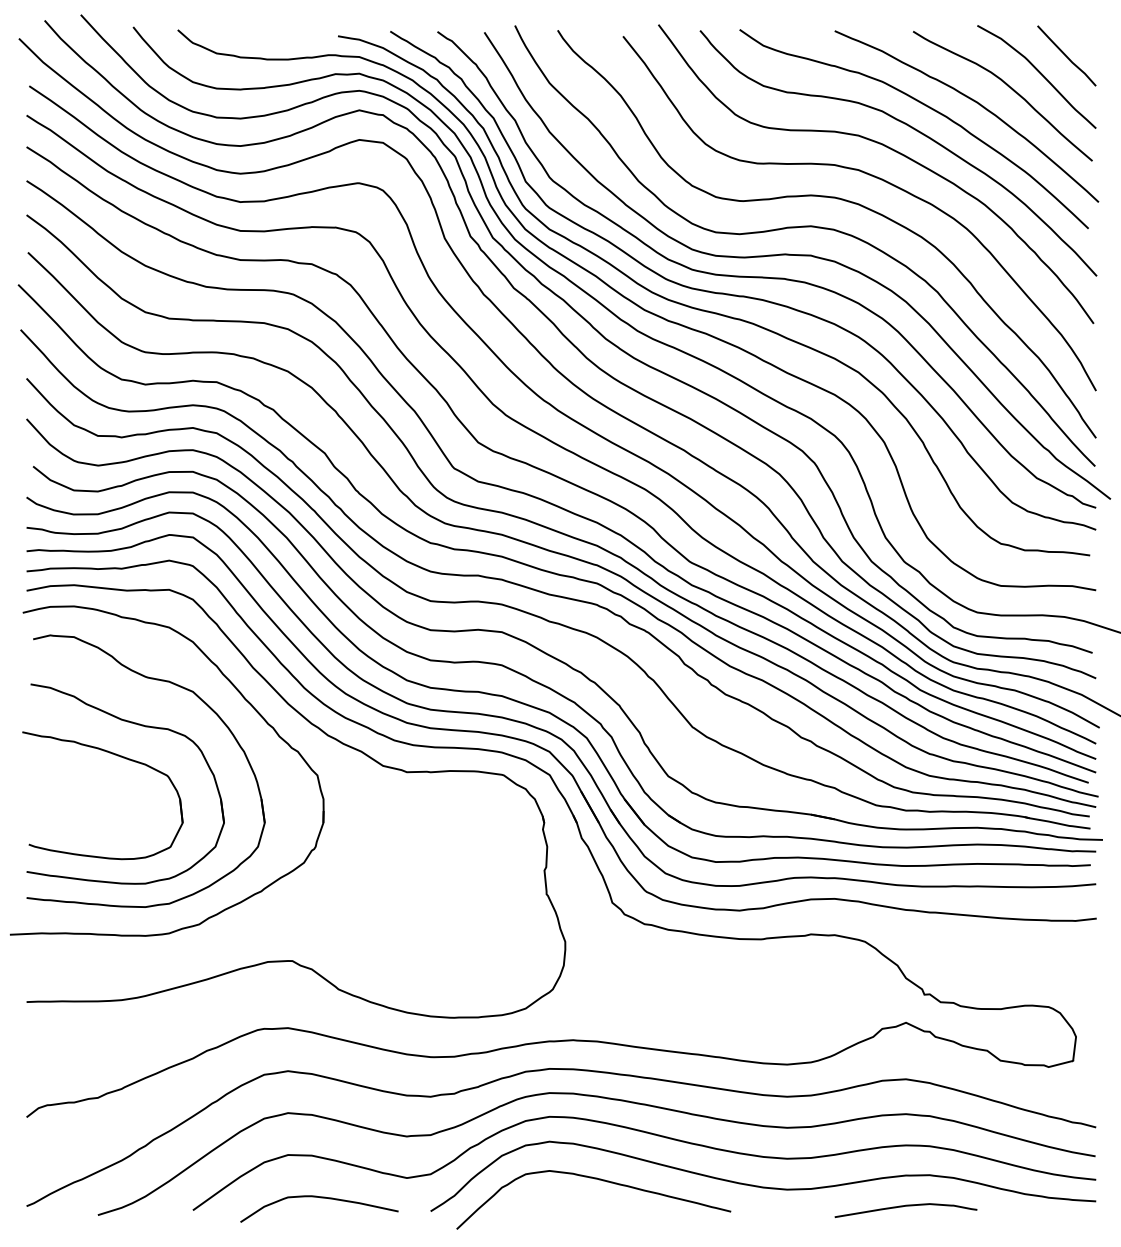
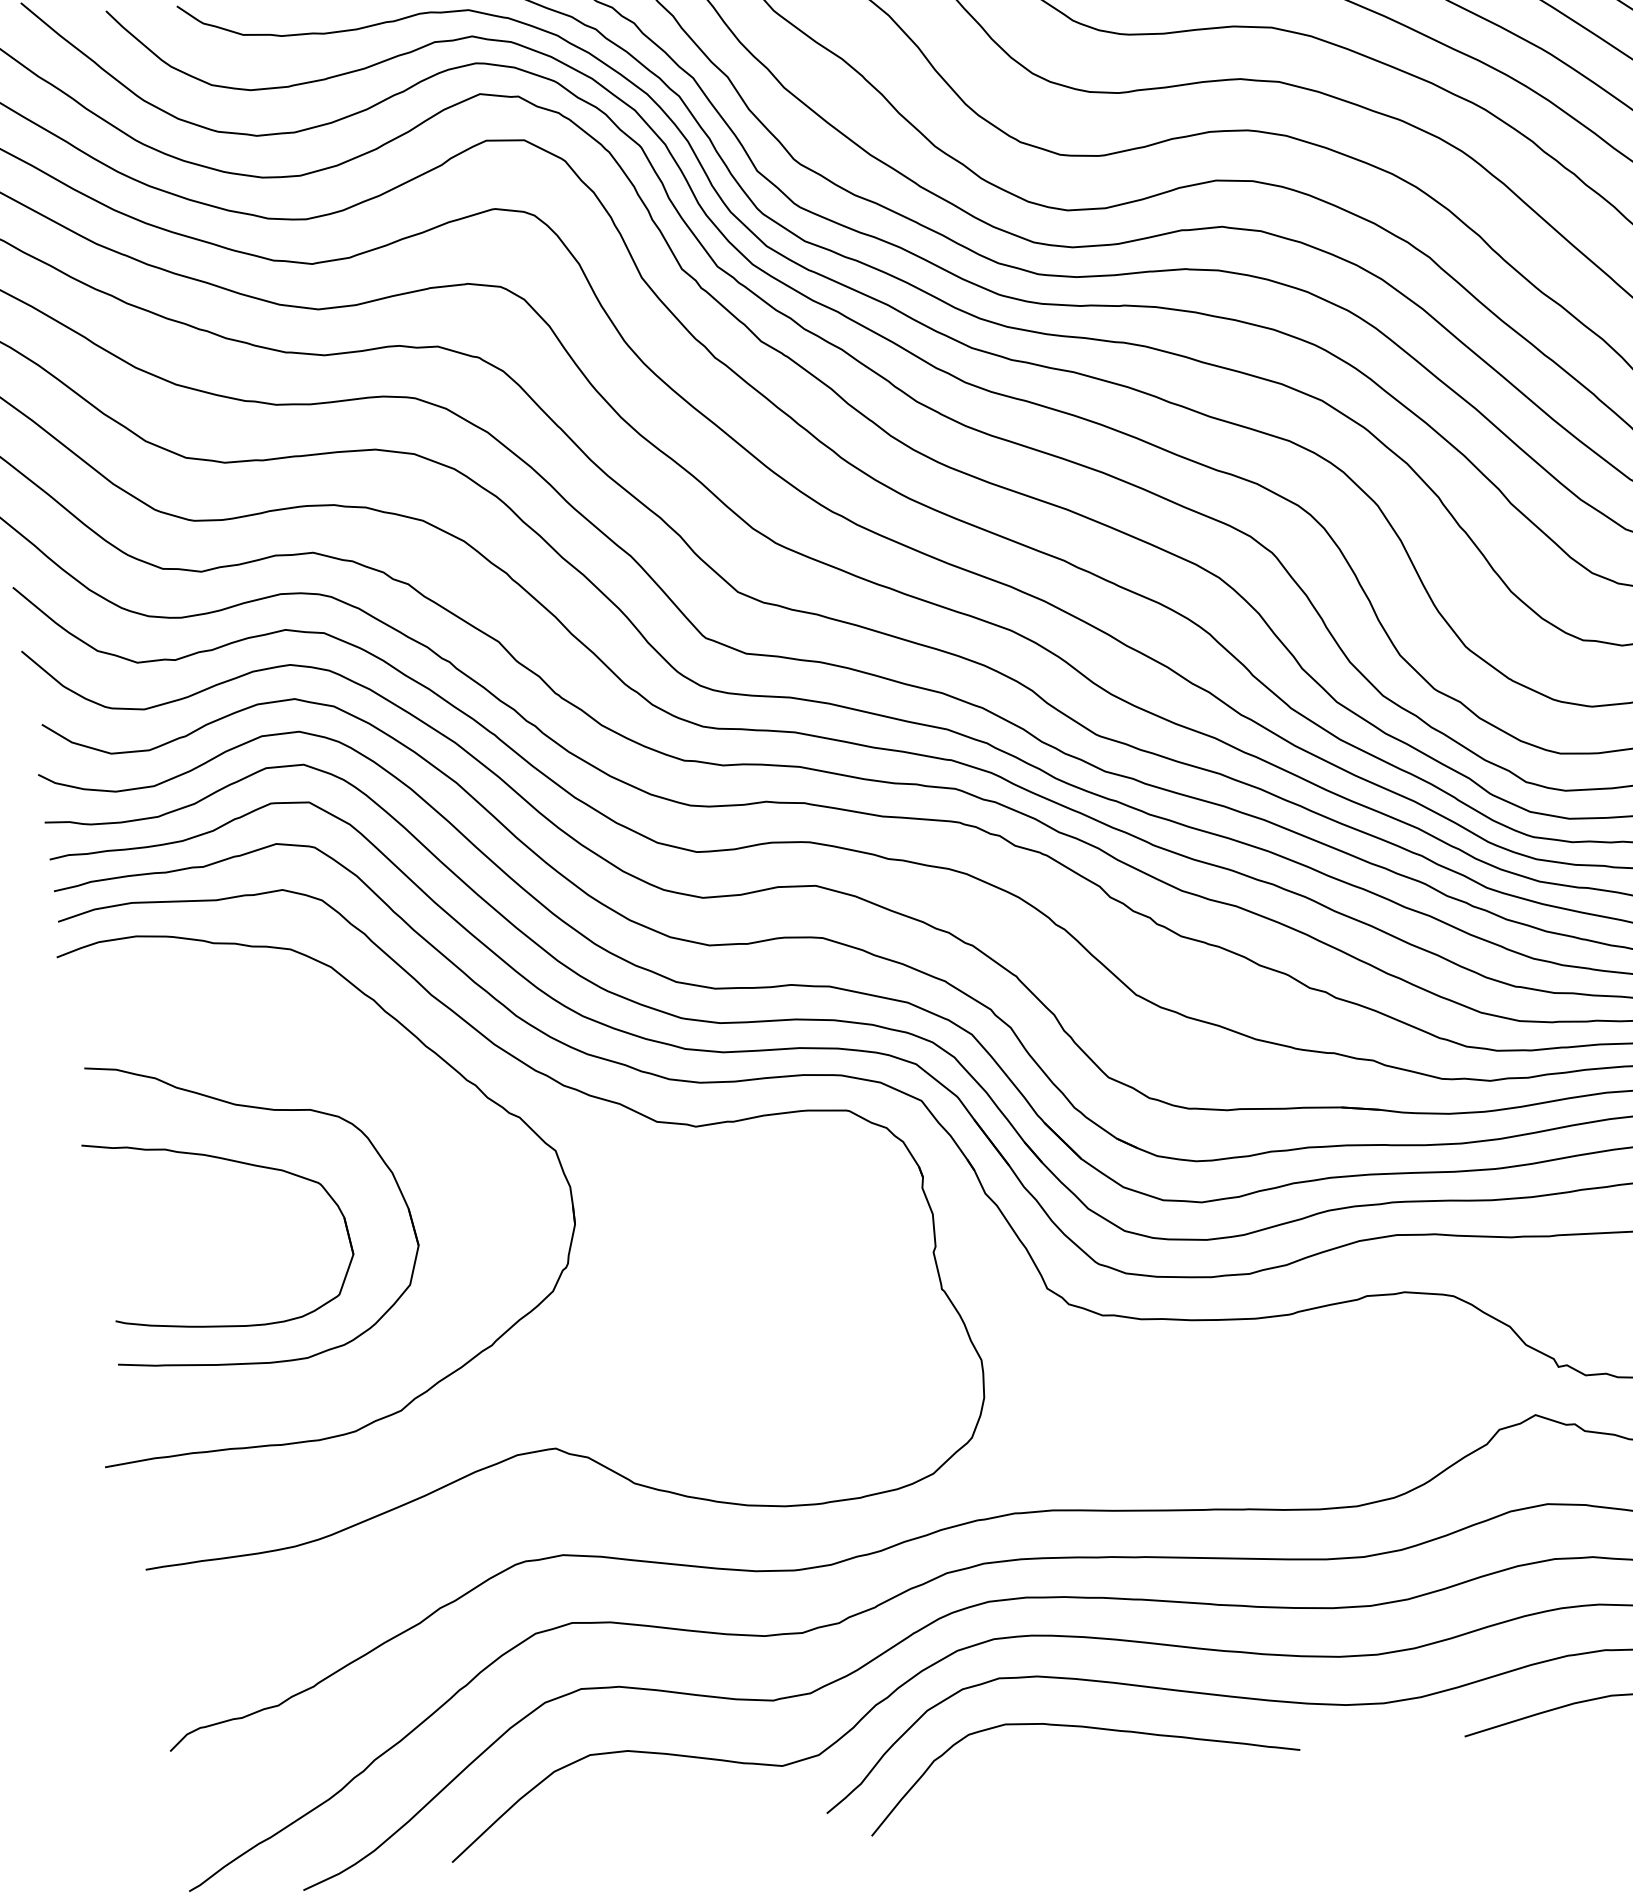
part: (200, 700) -> (355, 1057), removed
curve: (320, 1198) -> (650, 1816), removed

